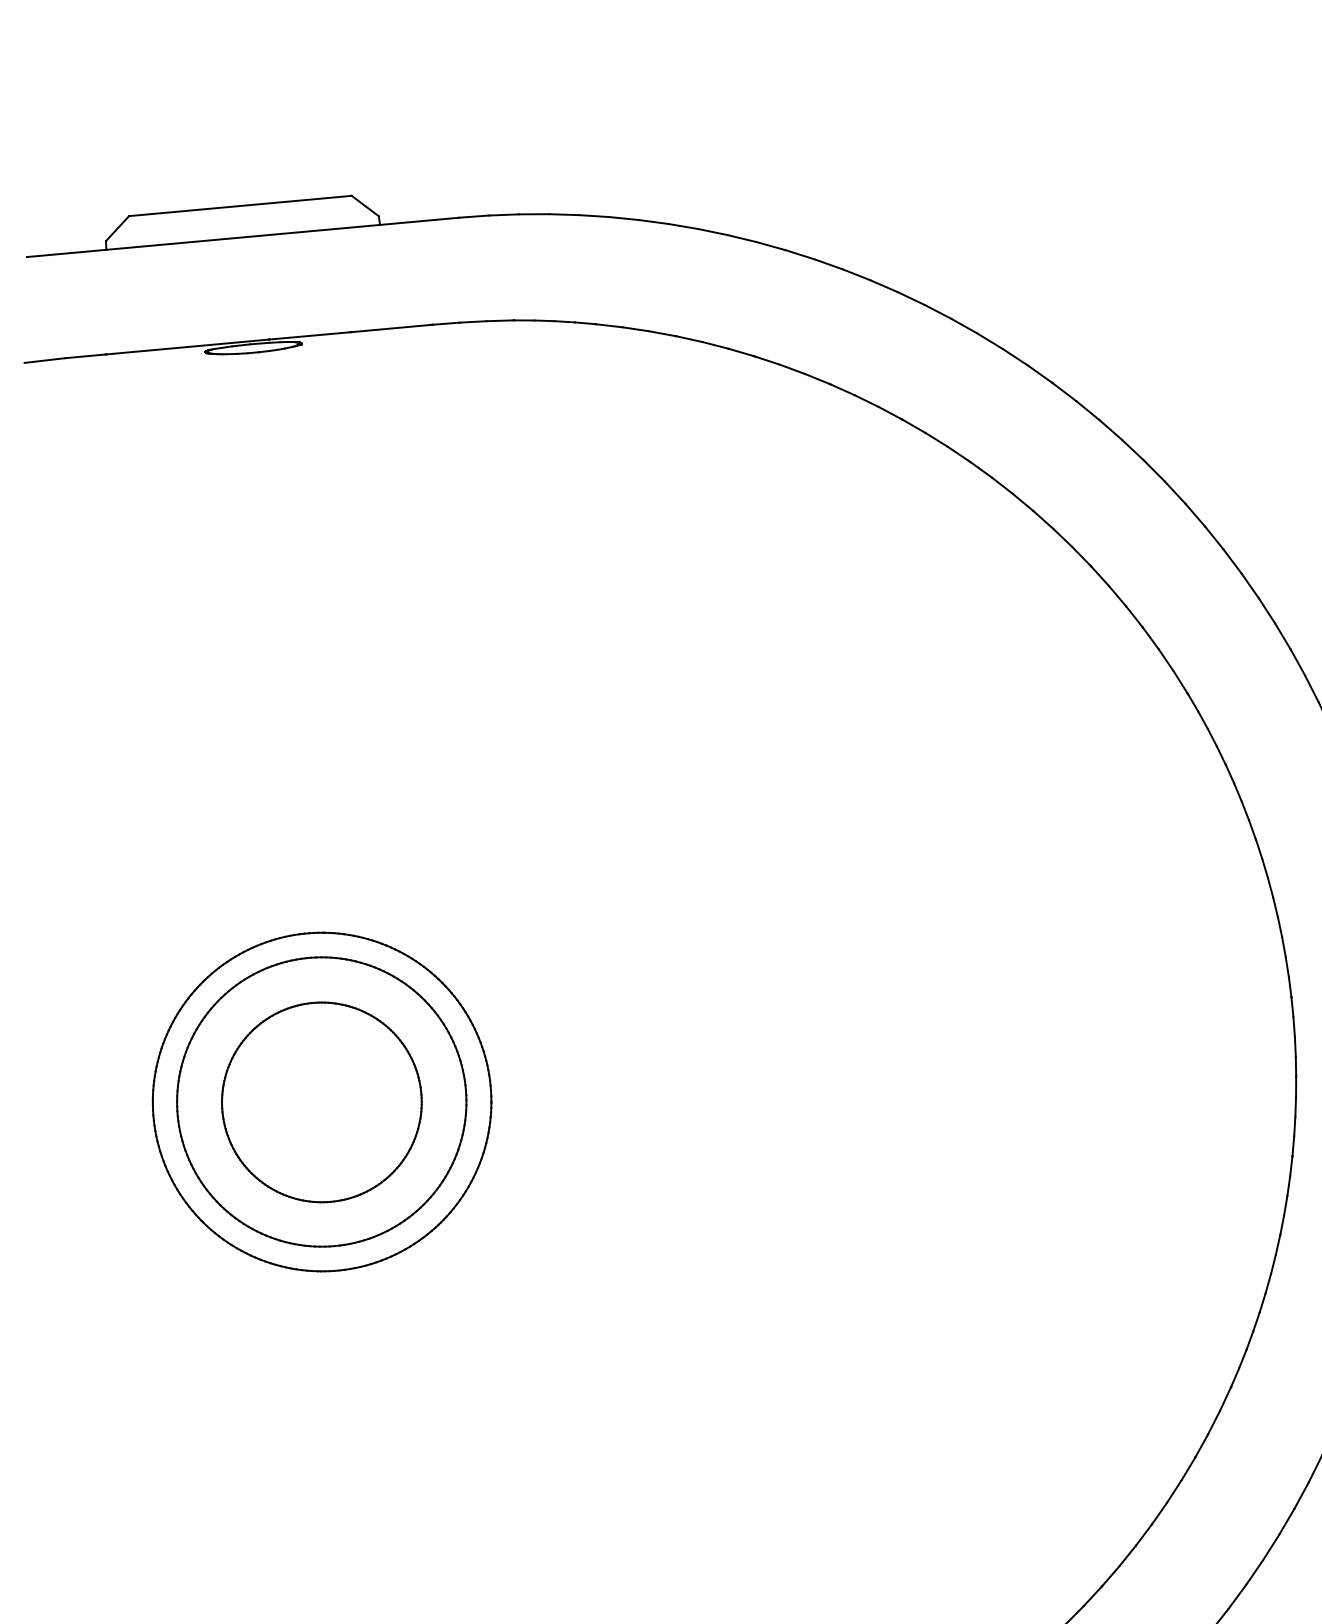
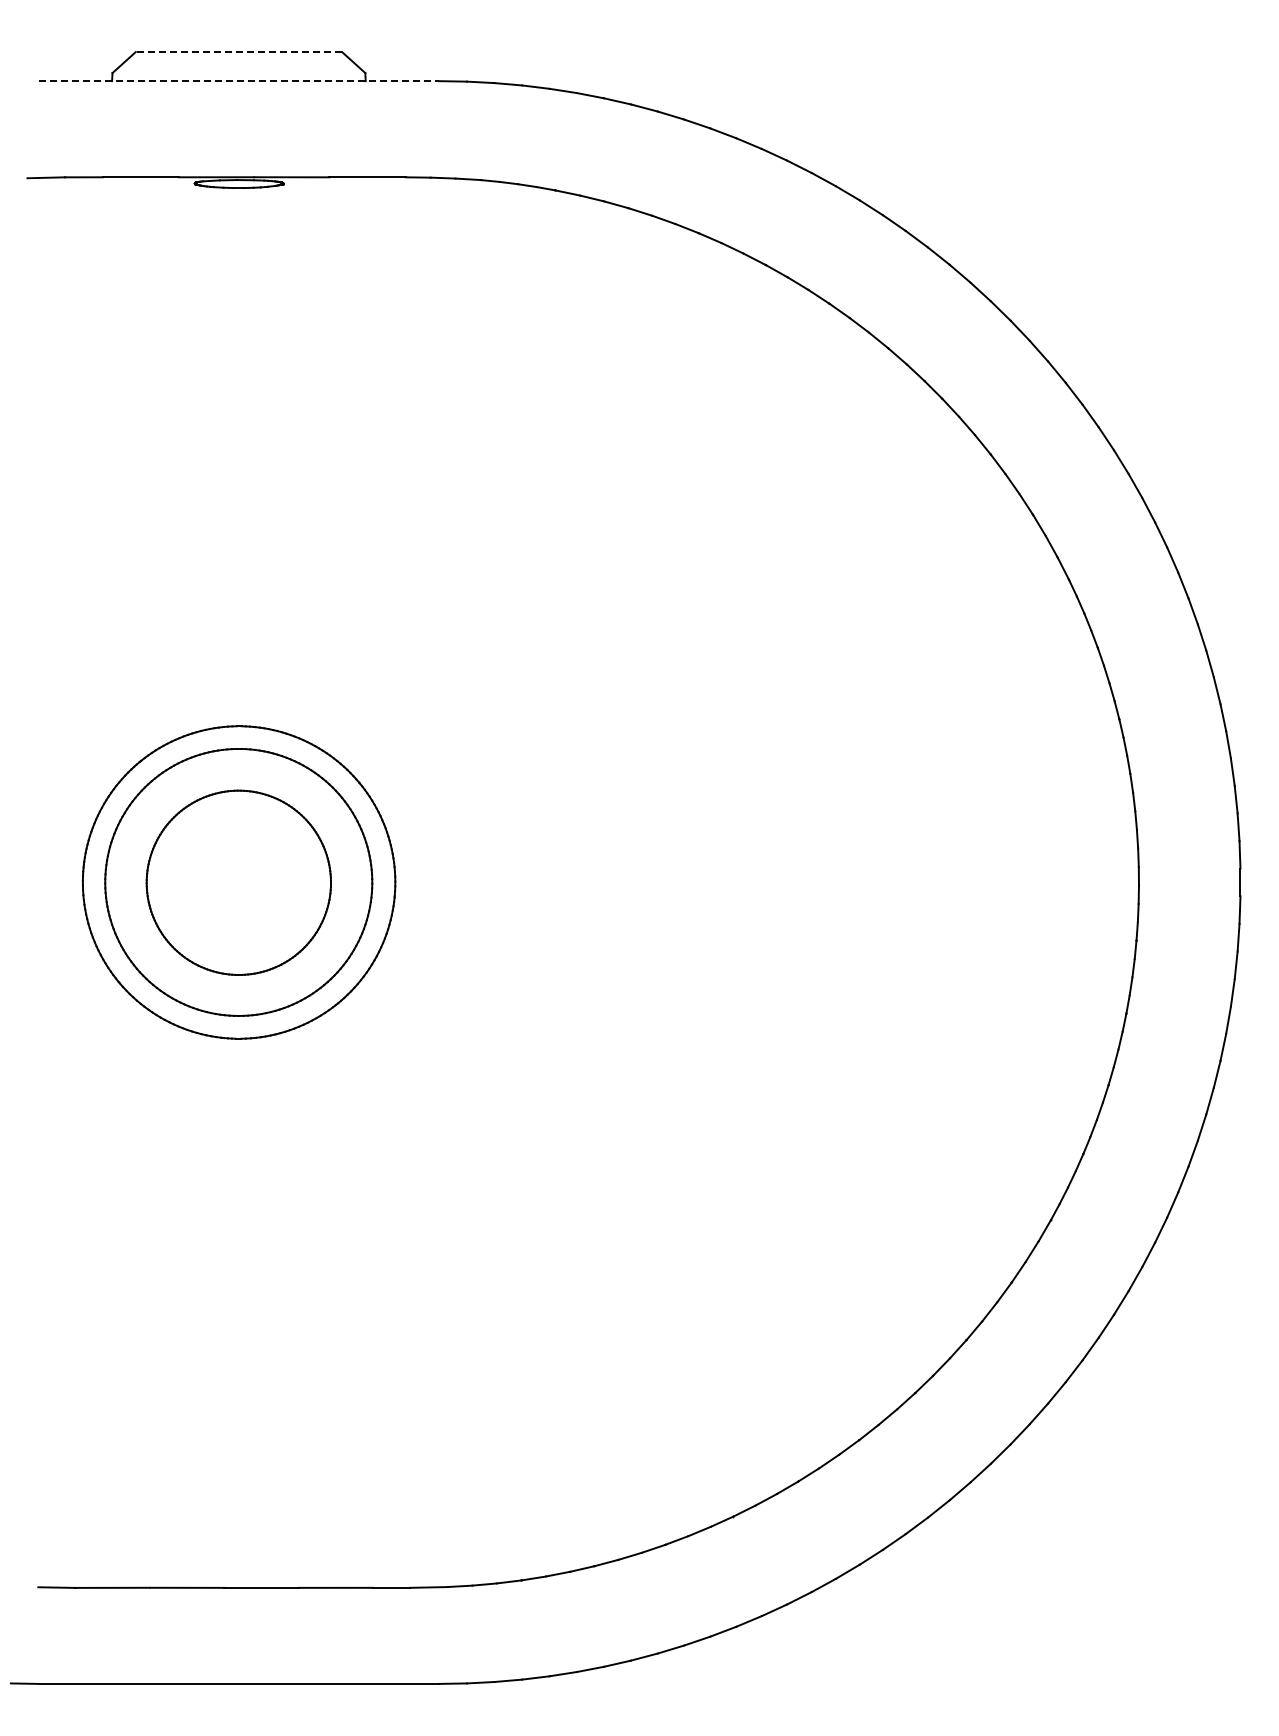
line: (239, 206) -> (238, 52), solid -> dashed
line: (243, 237) -> (239, 81), solid -> dashed

